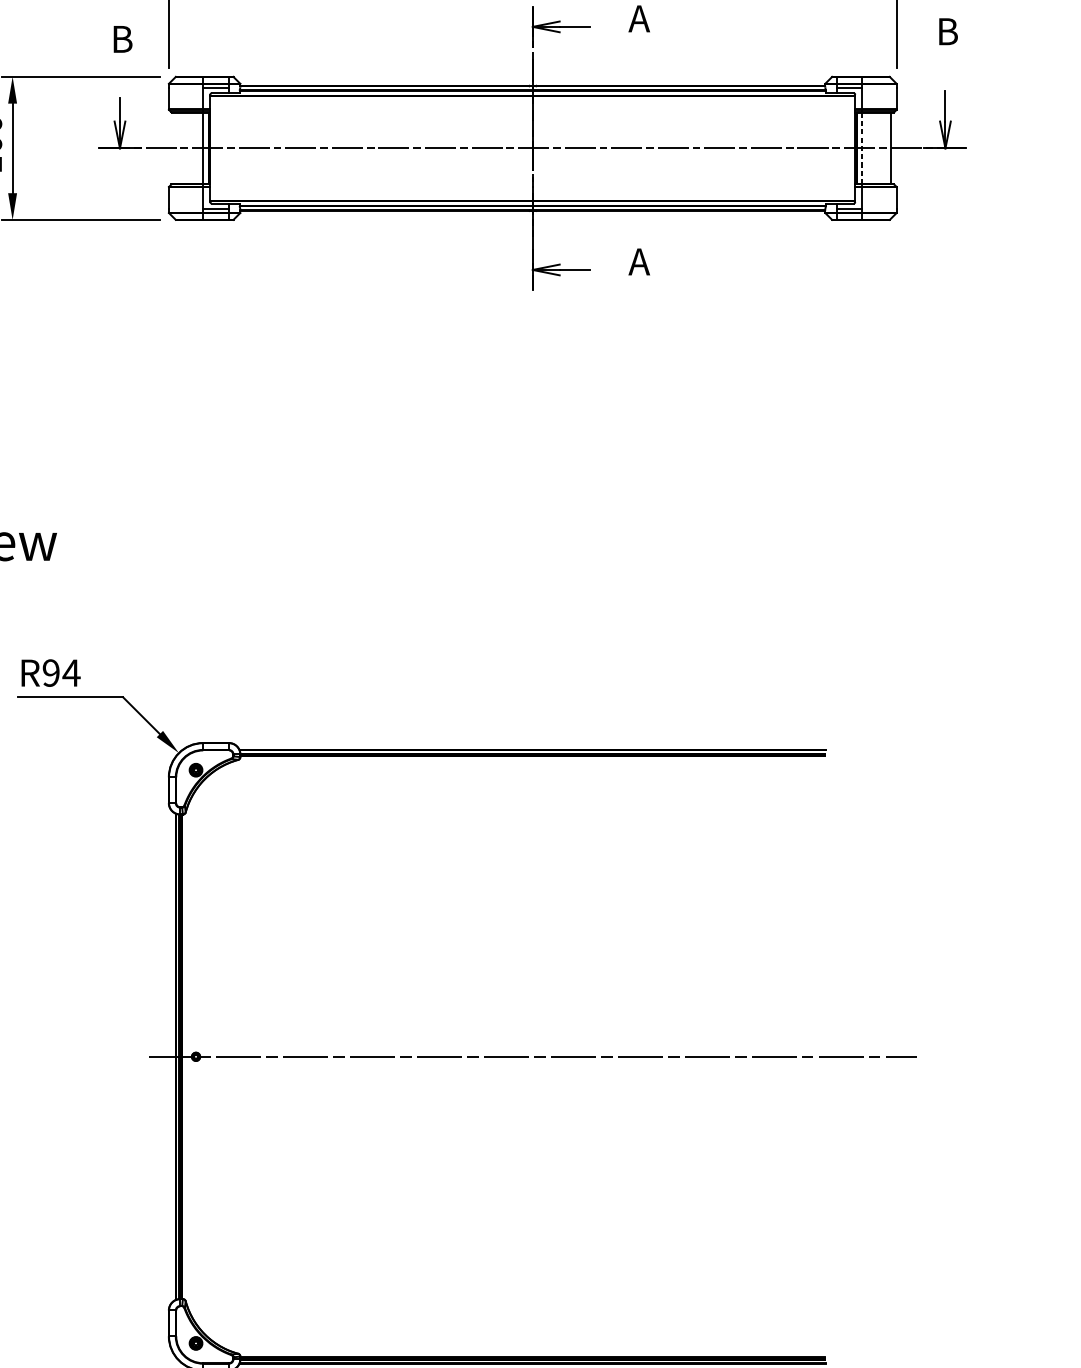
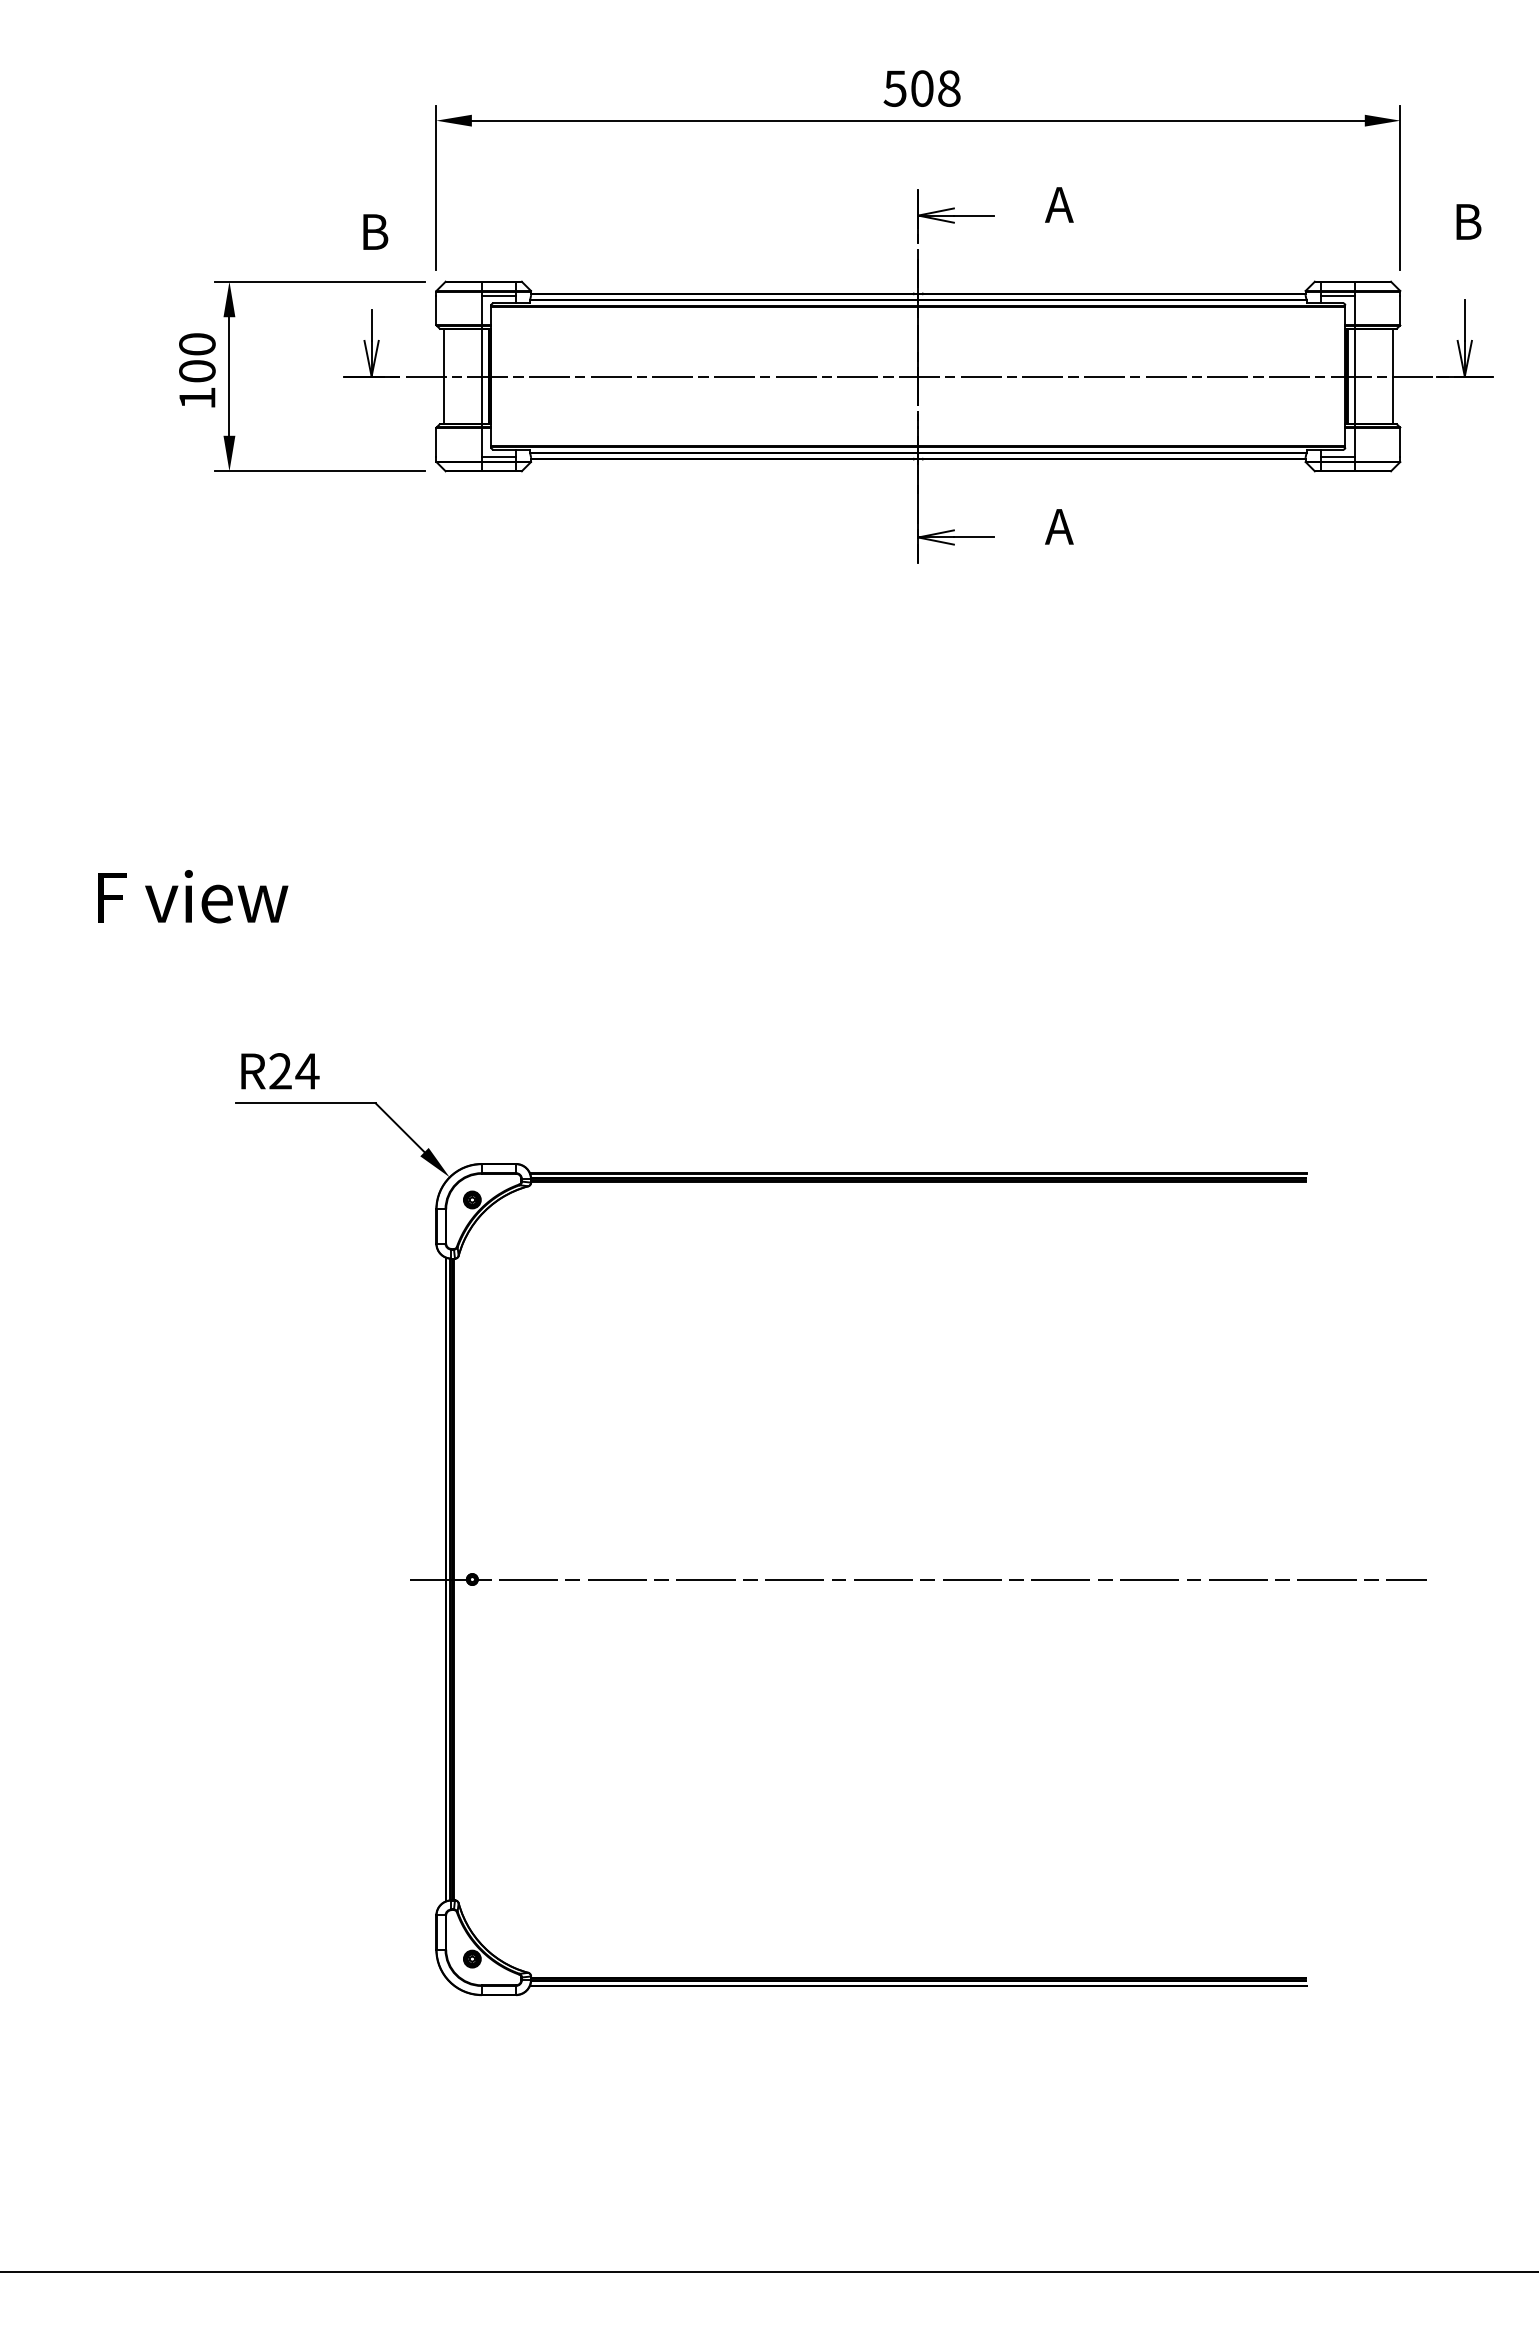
line: (174, 148) -> (443, 376), added
line: (862, 149) -> (1354, 377), dashed -> solid
text: (51, 673) -> (280, 1071), R94 -> R24

